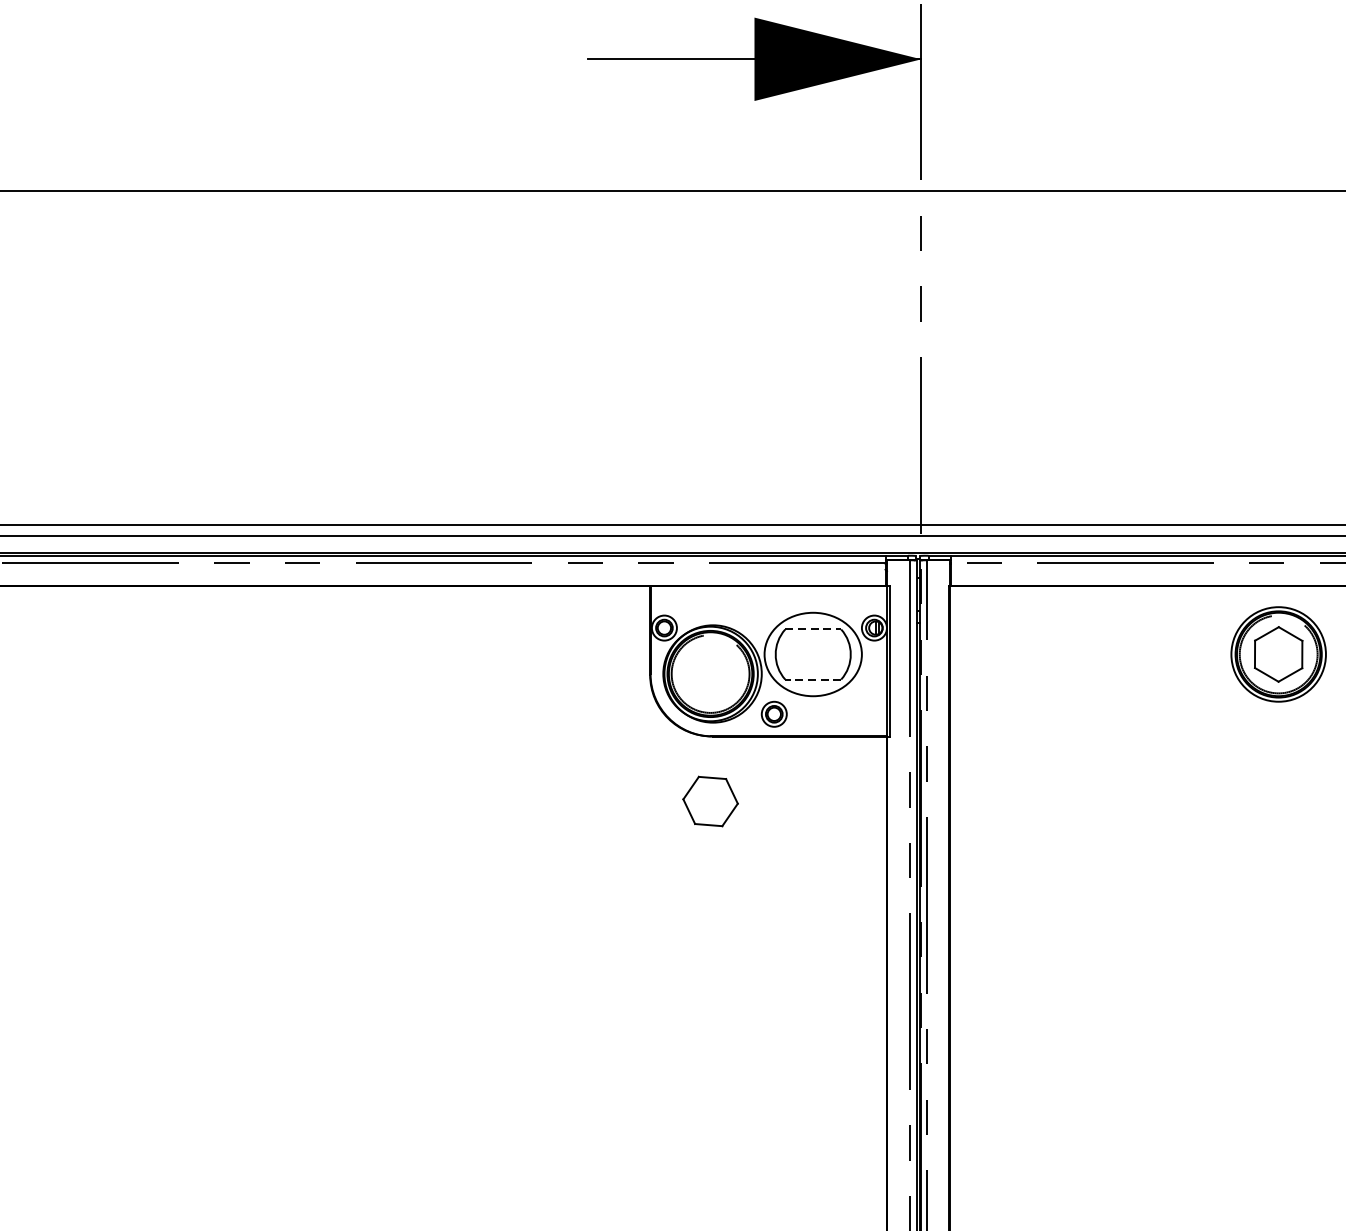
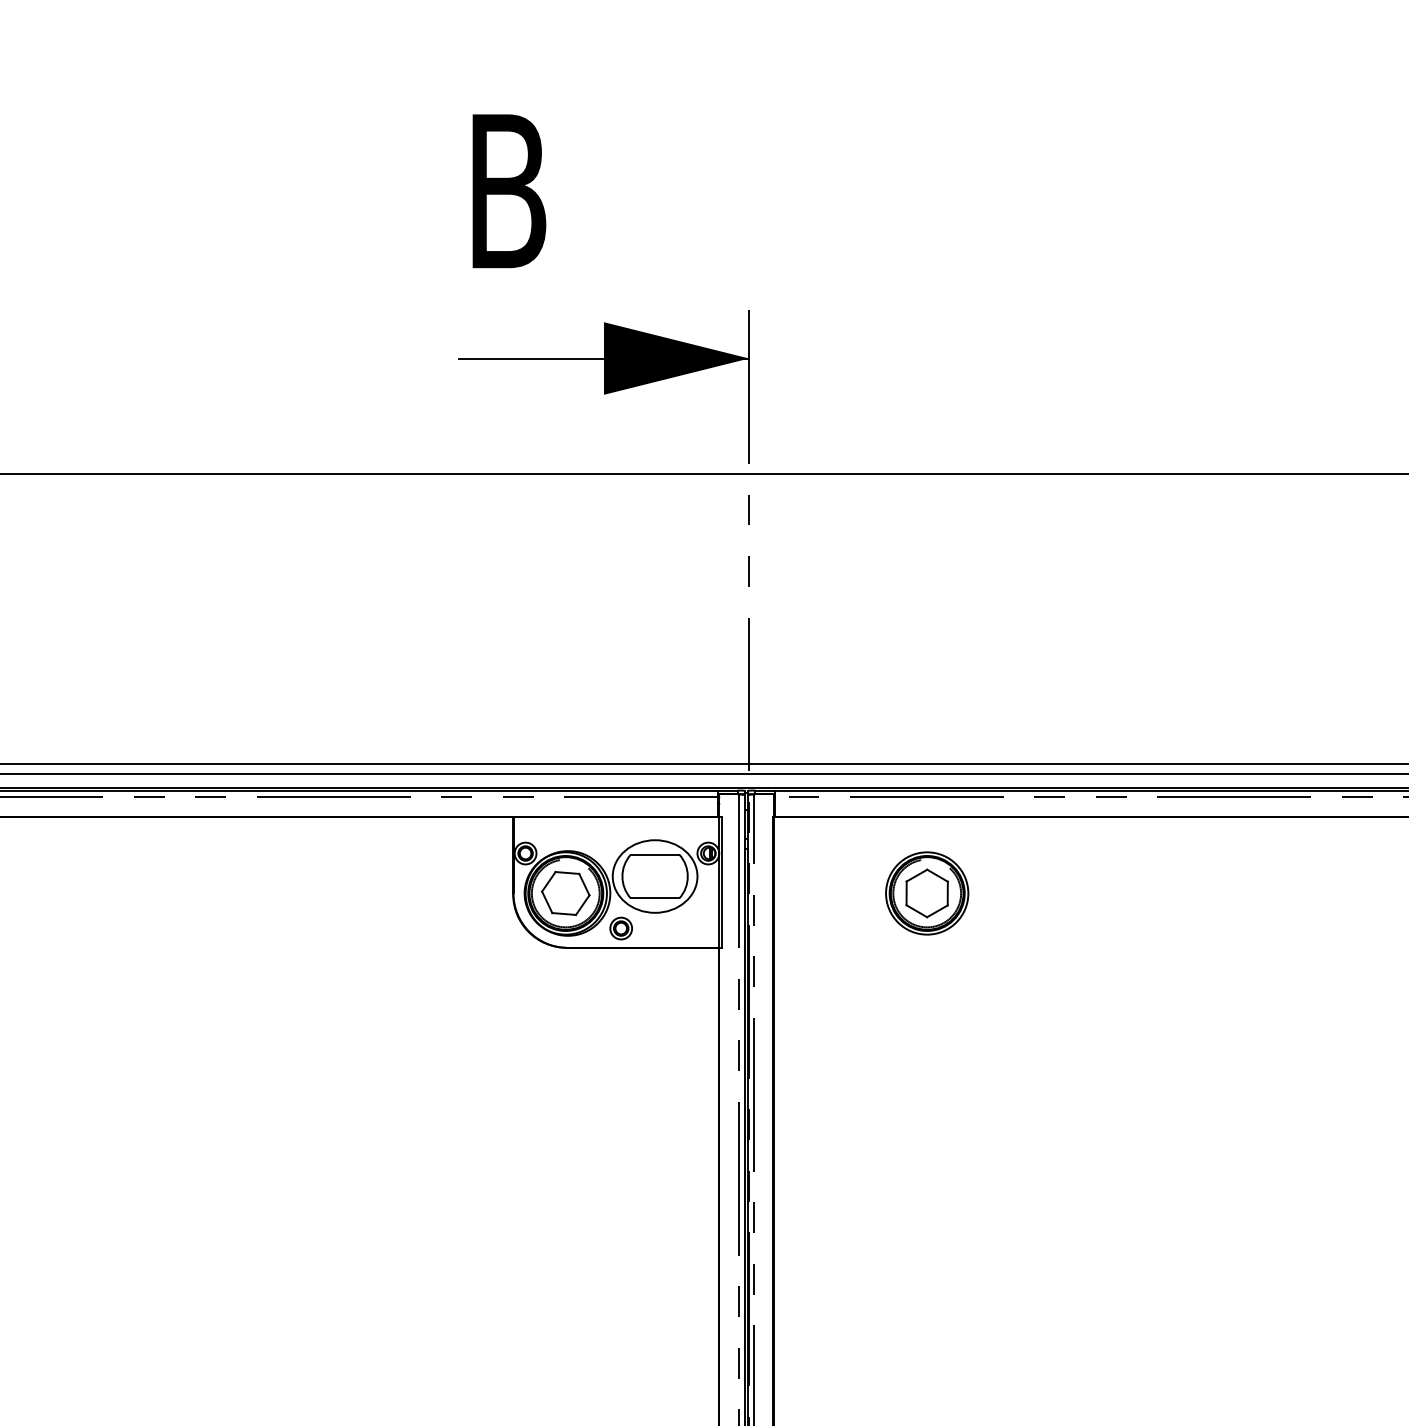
line: (813, 629) -> (655, 854), dashed -> solid
part: (1279, 654) -> (927, 893), moved
line: (812, 679) -> (654, 898), dashed -> solid
part: (710, 801) -> (565, 893), moved

